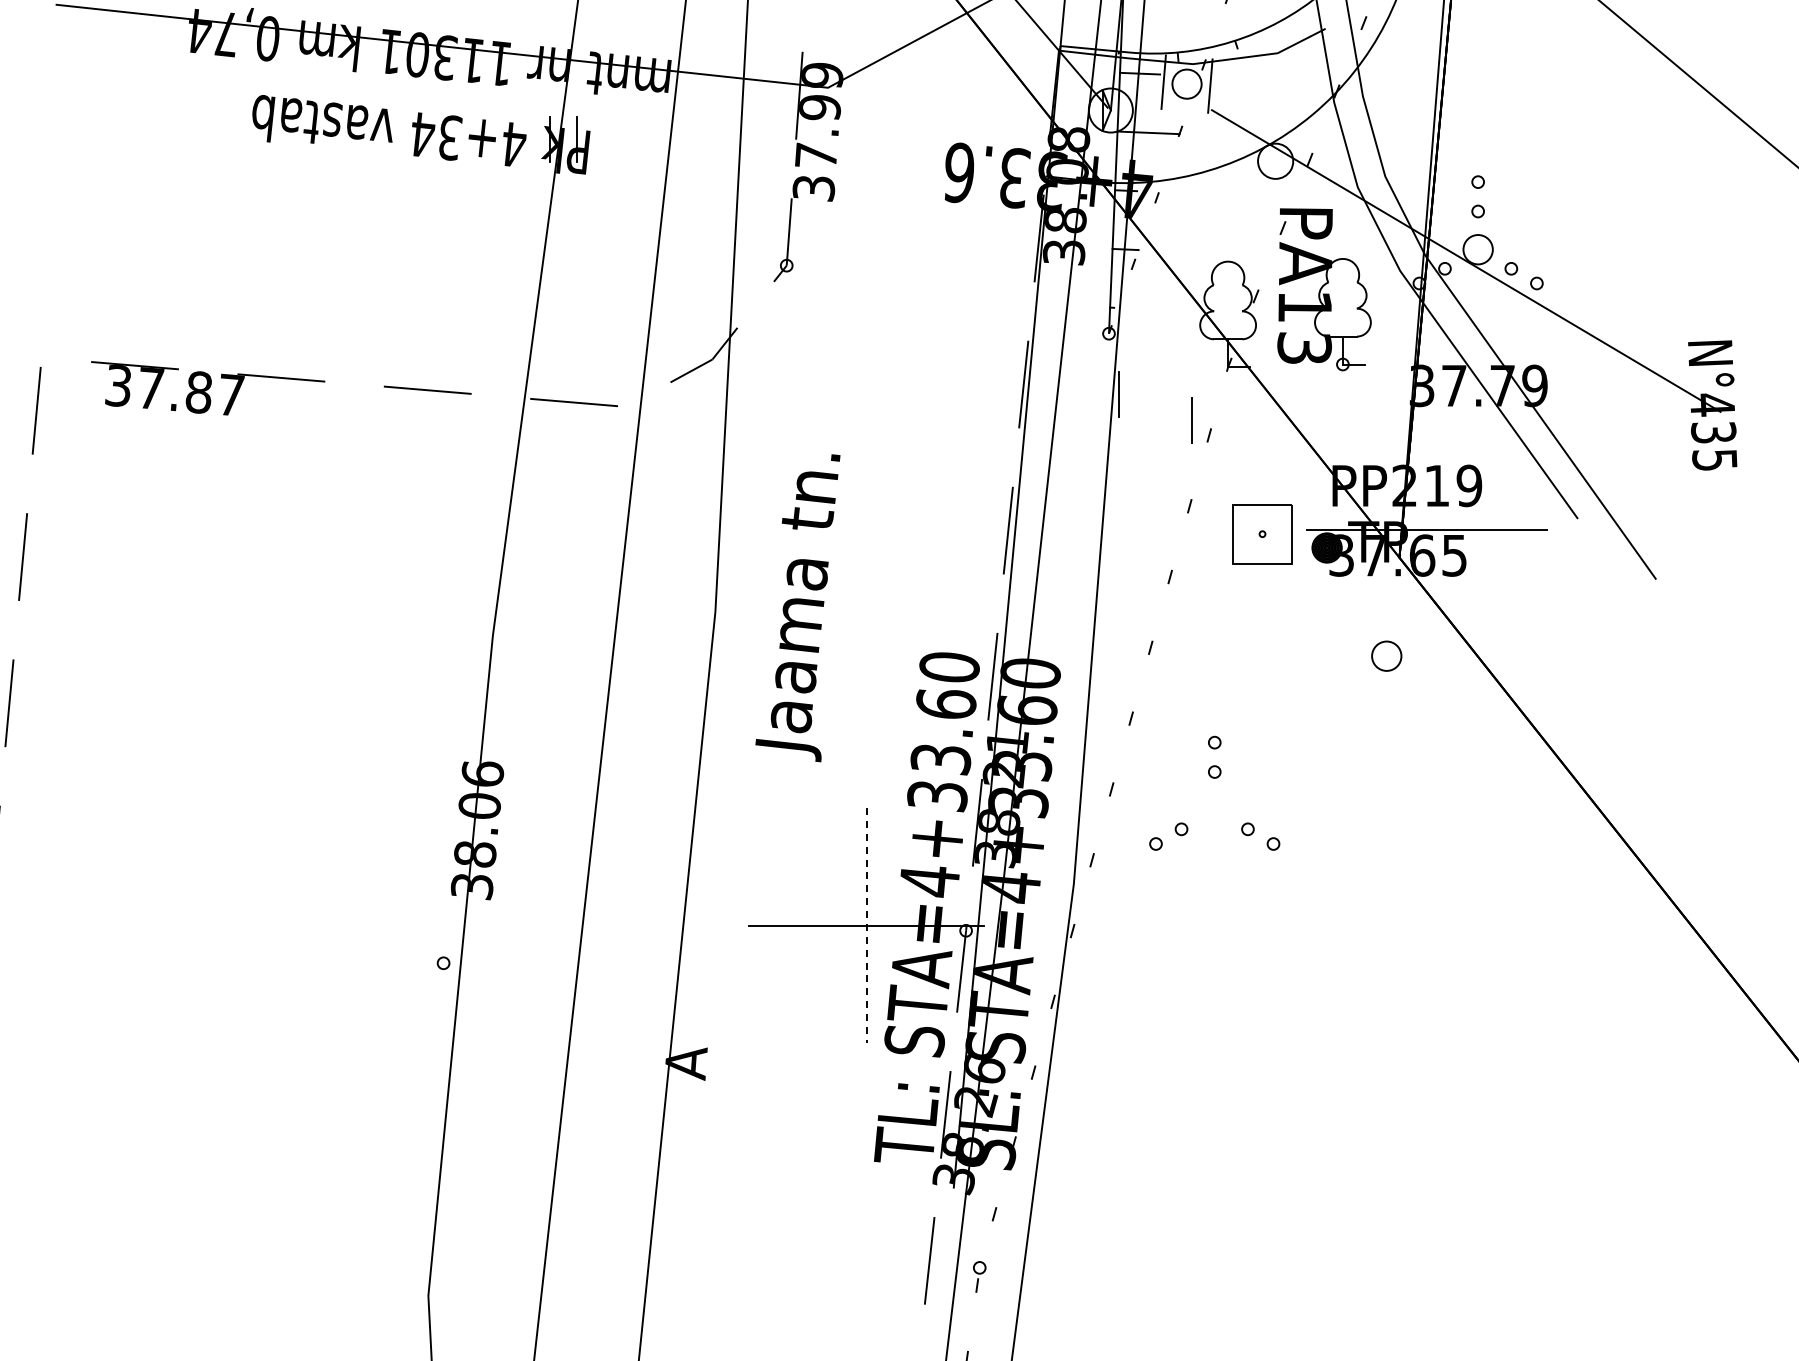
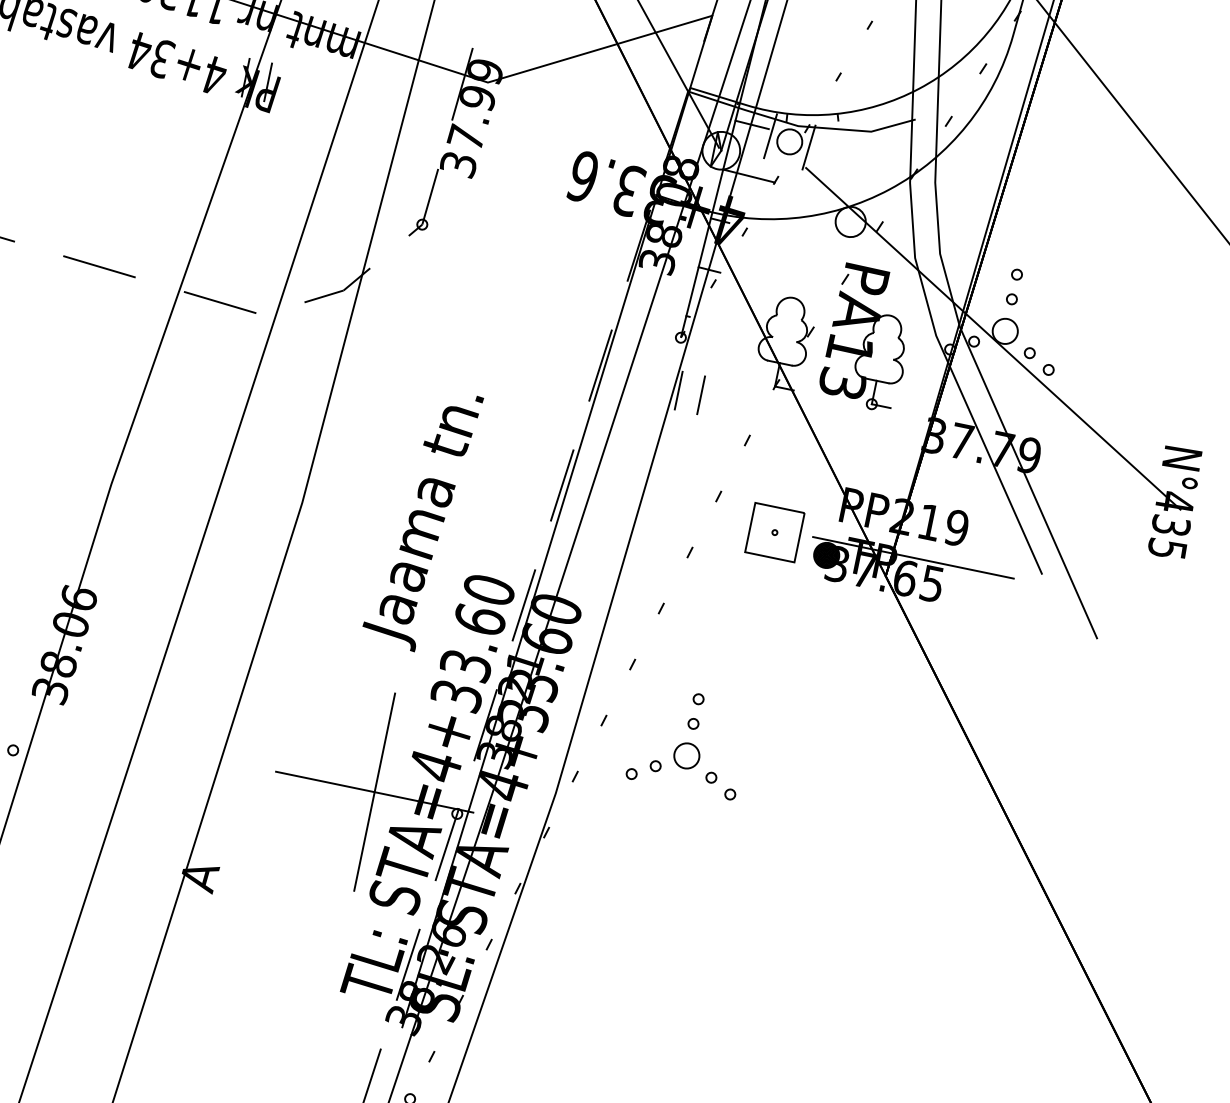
line: (1191, 420) -> (700, 395), moved
text: (797, 608) -> (421, 519), moved
circle: (1386, 655) -> (686, 755), moved
line: (866, 925) -> (374, 792), dashed -> solid

